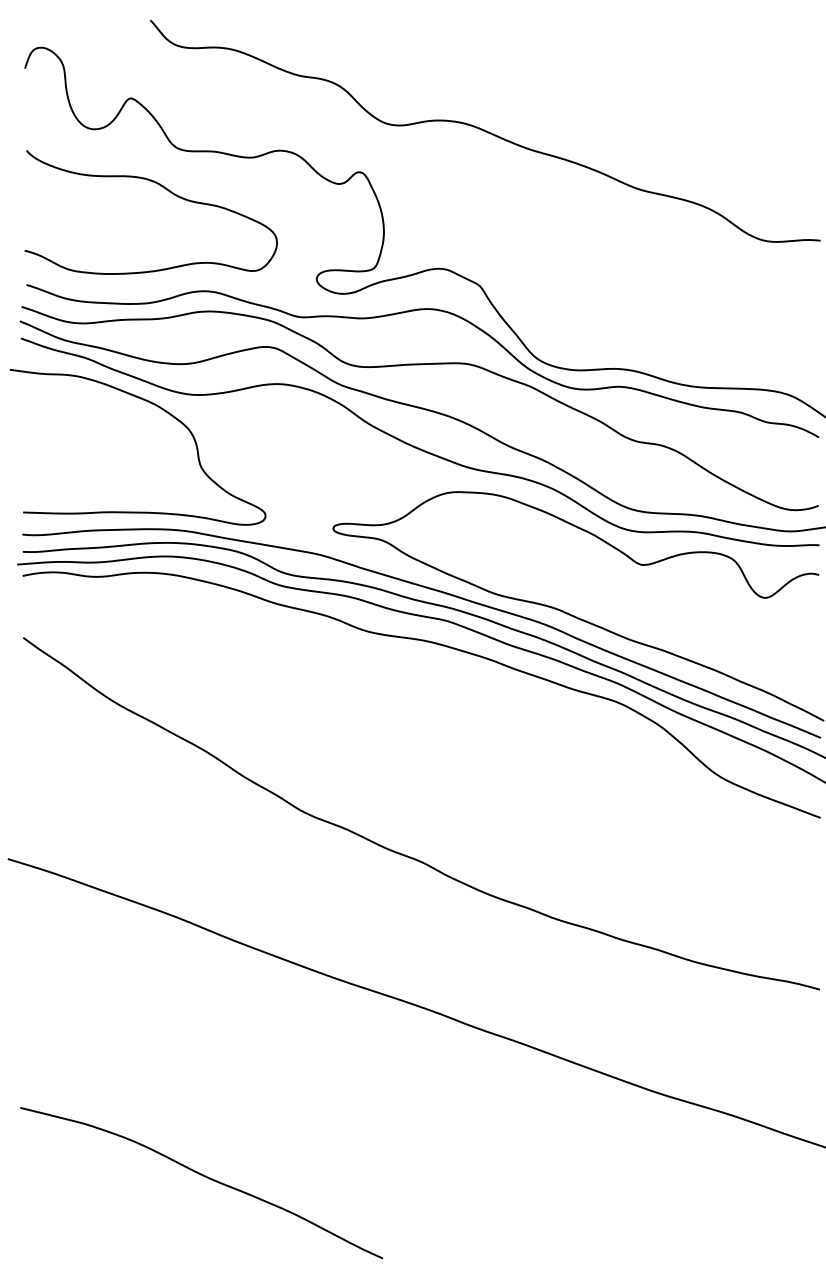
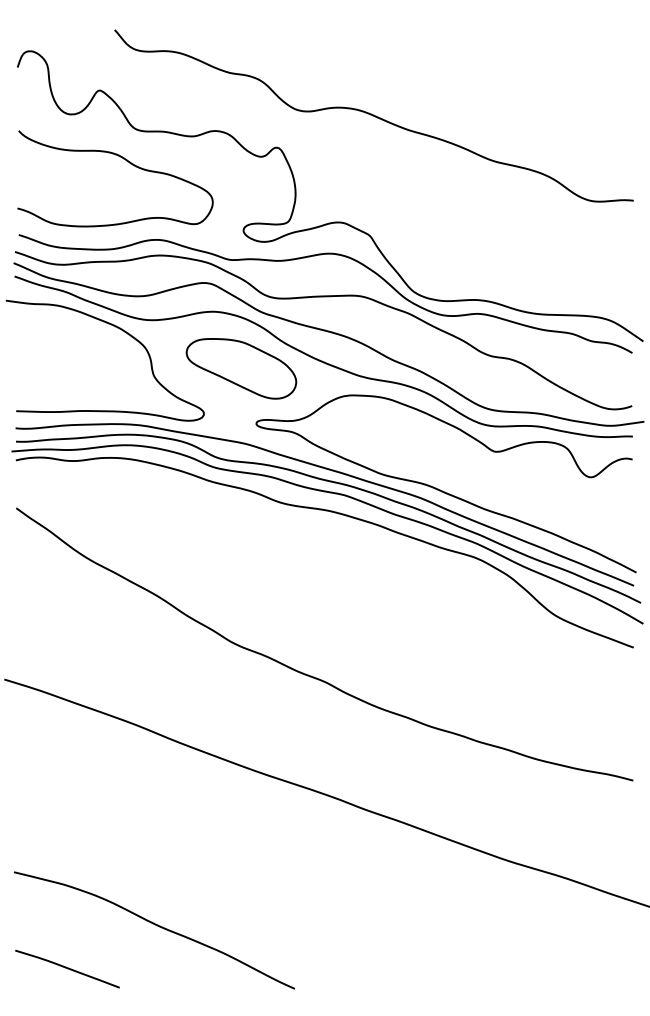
part: (314, 457) -> (241, 368), added
curve: (89, 1232) -> (67, 968), added

